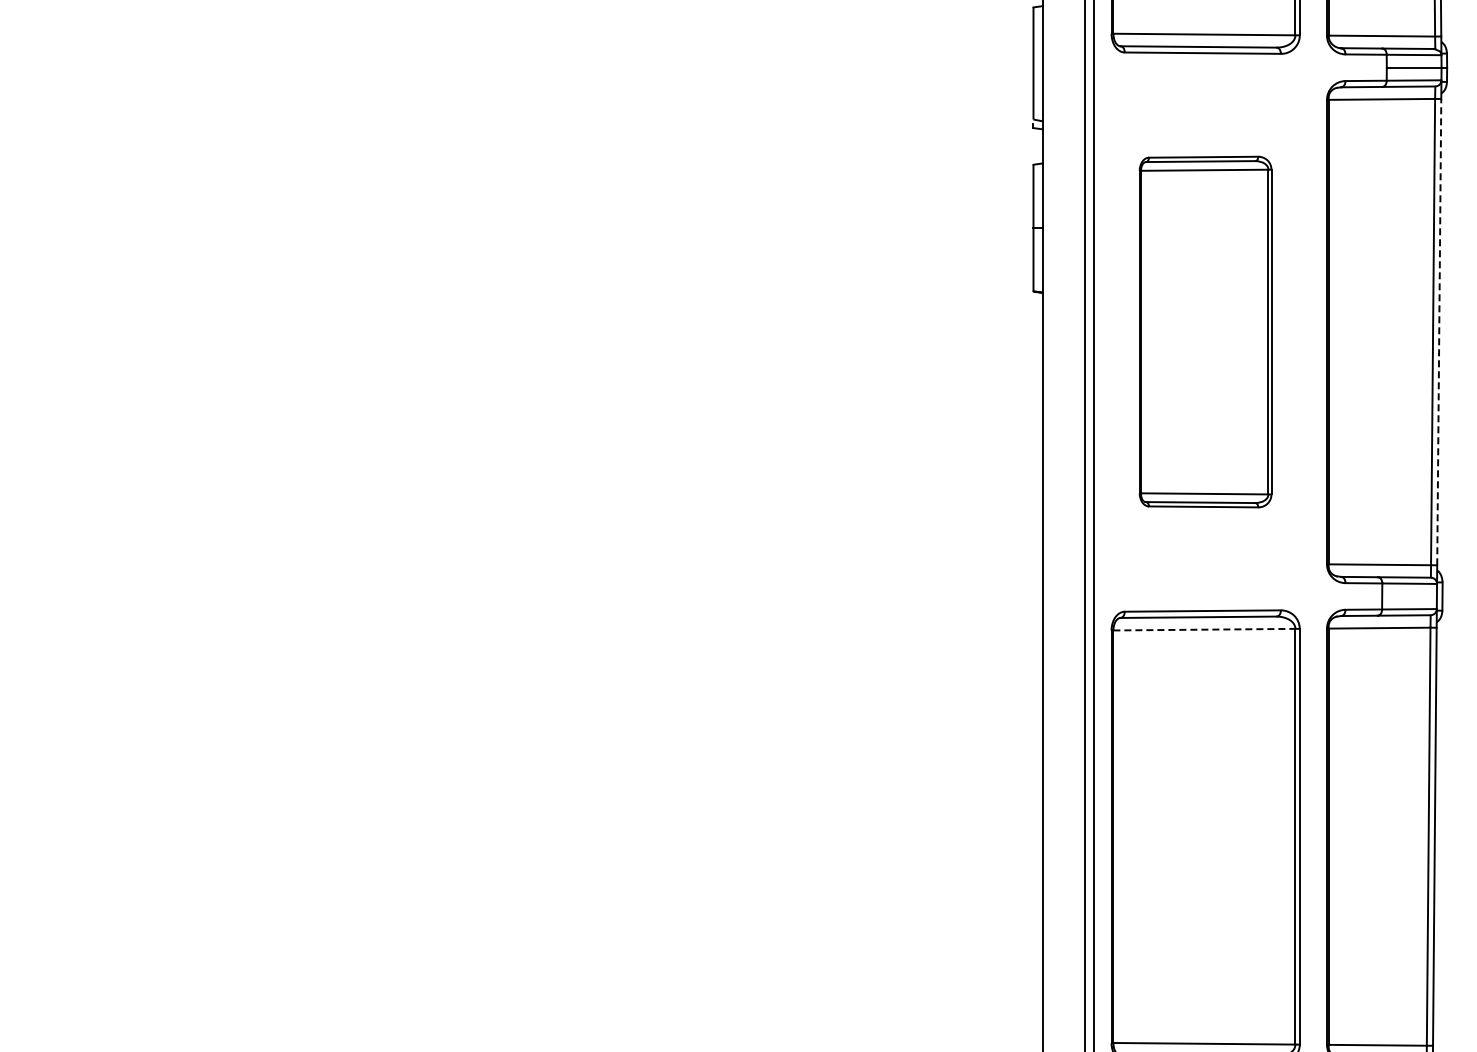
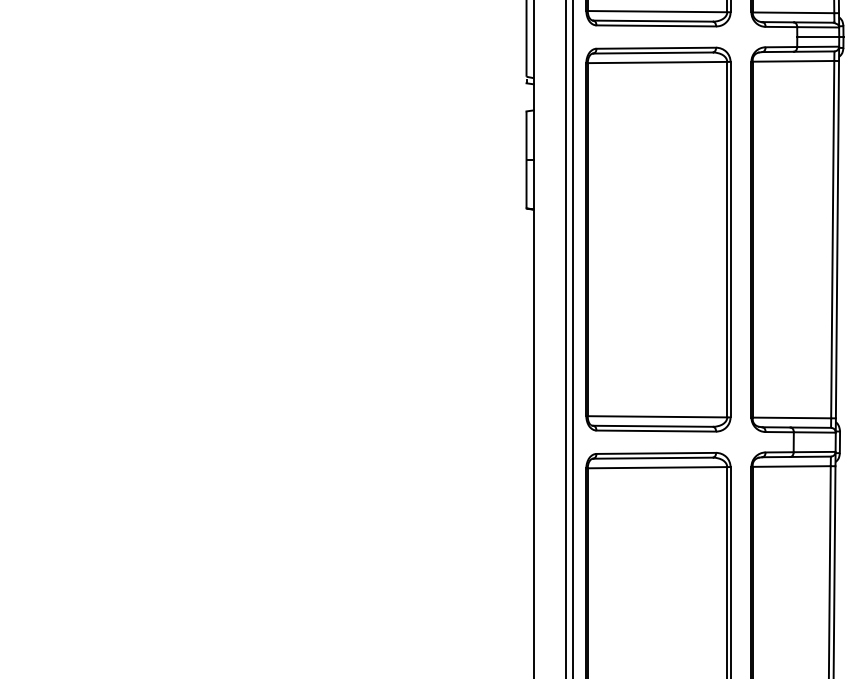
part: (1205, 331) -> (658, 239), size x1.43
line: (1439, 331) -> (837, 239), dashed -> solid
line: (1204, 629) -> (657, 467), dashed -> solid

